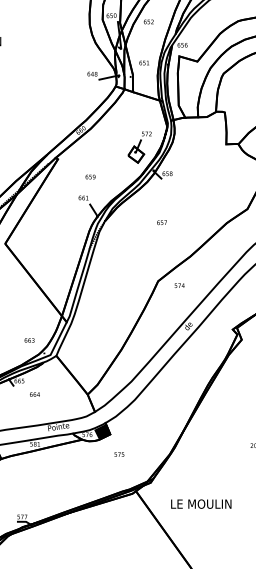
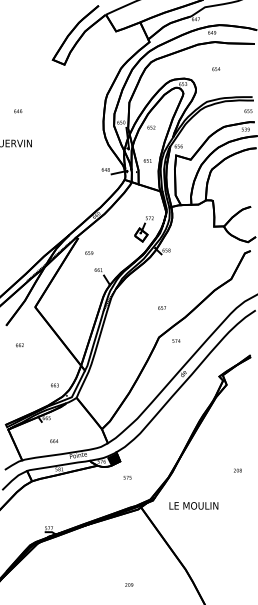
text: (90, 176) -> (89, 252), moved
text: (161, 221) -> (161, 307), moved
text: (33, 394) -> (53, 441), moved
text: (200, 503) -> (193, 505), moved

